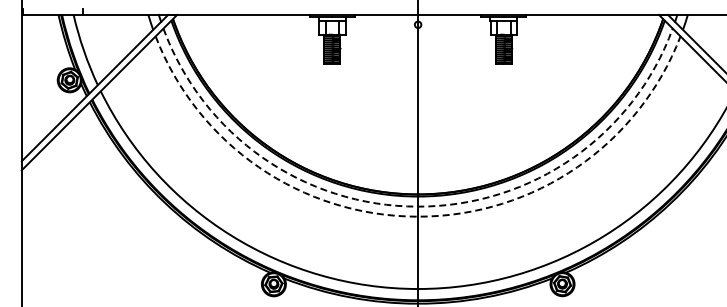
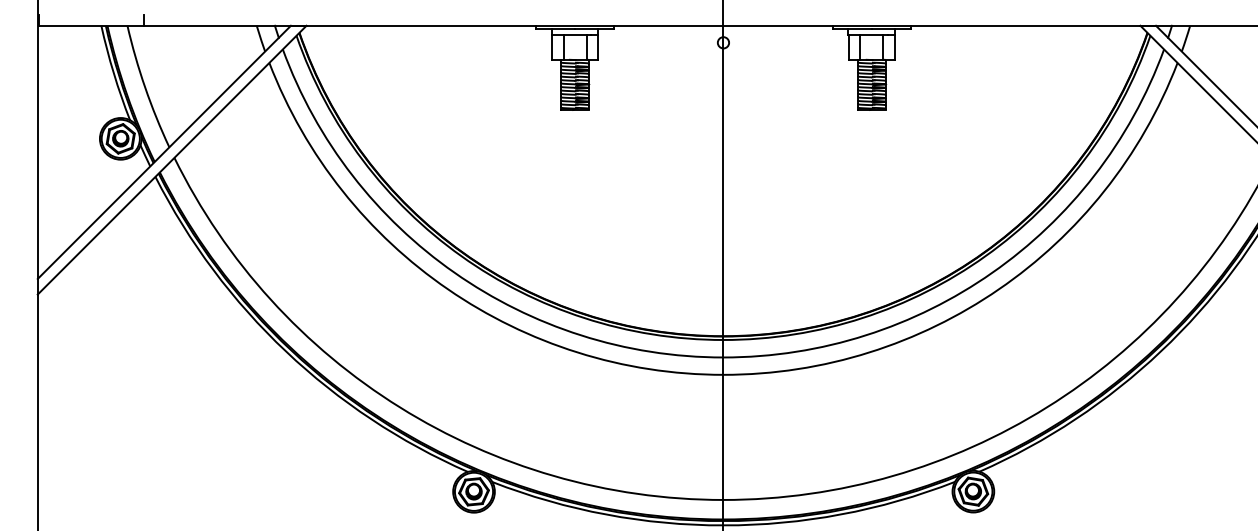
arc: (418, 206) -> (724, 357), dashed -> solid
arc: (418, 216) -> (724, 374), dashed -> solid

